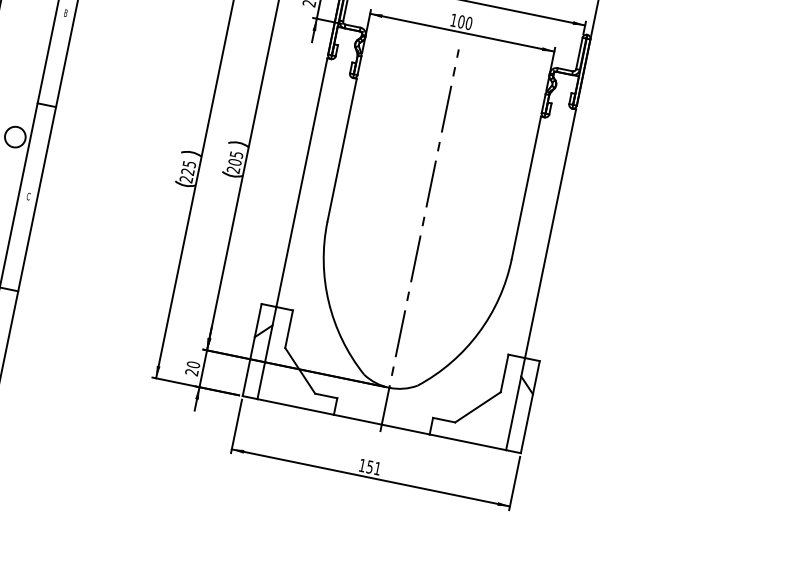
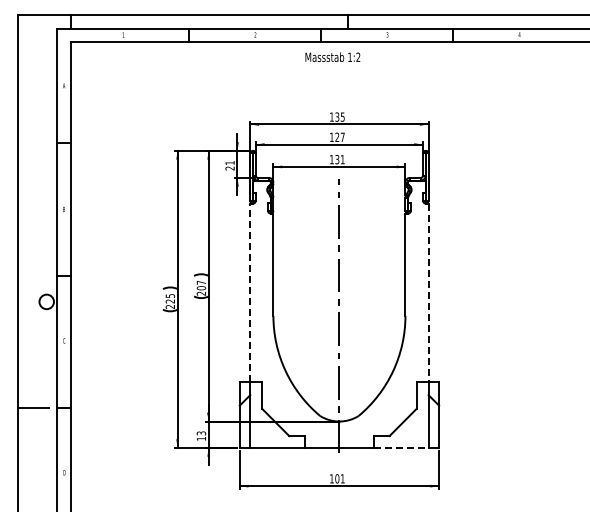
text: (464, 22) -> (339, 159), 100 -> 131
text: (236, 154) -> (201, 282), 205 -> 207
line: (302, 182) -> (250, 292), solid -> dashed
line: (550, 234) -> (428, 293), solid -> dashed
text: (192, 367) -> (201, 435), 20 -> 13
line: (468, 441) -> (401, 447), solid -> dashed
text: (370, 466) -> (337, 478), 151 -> 101

